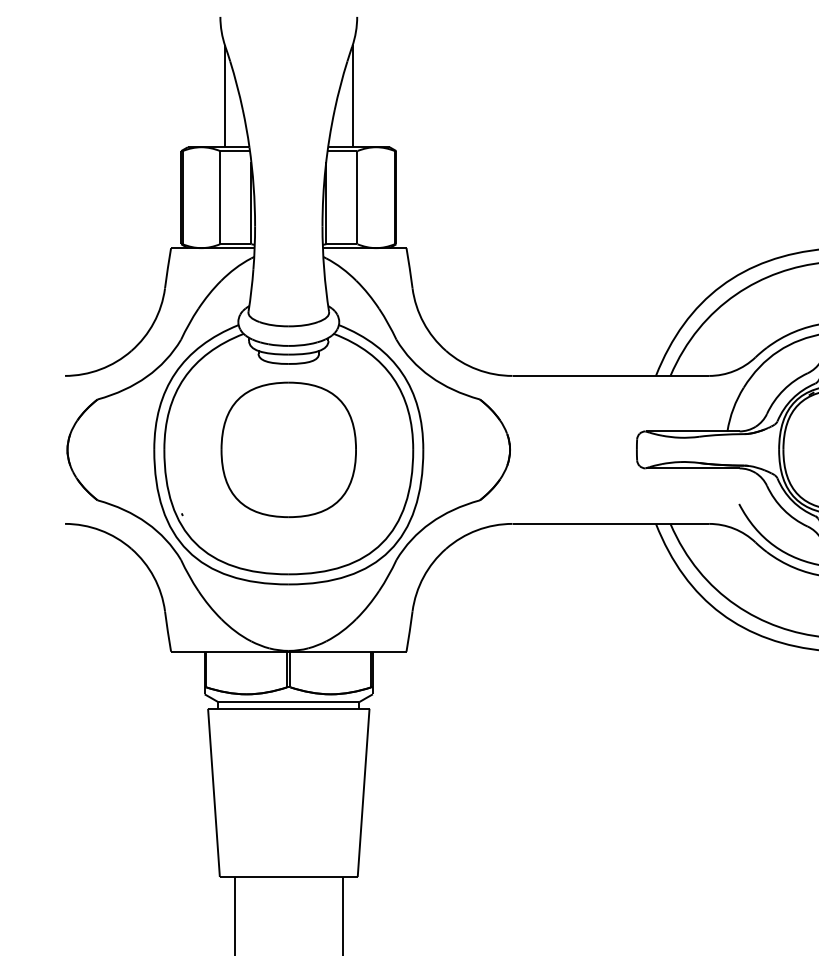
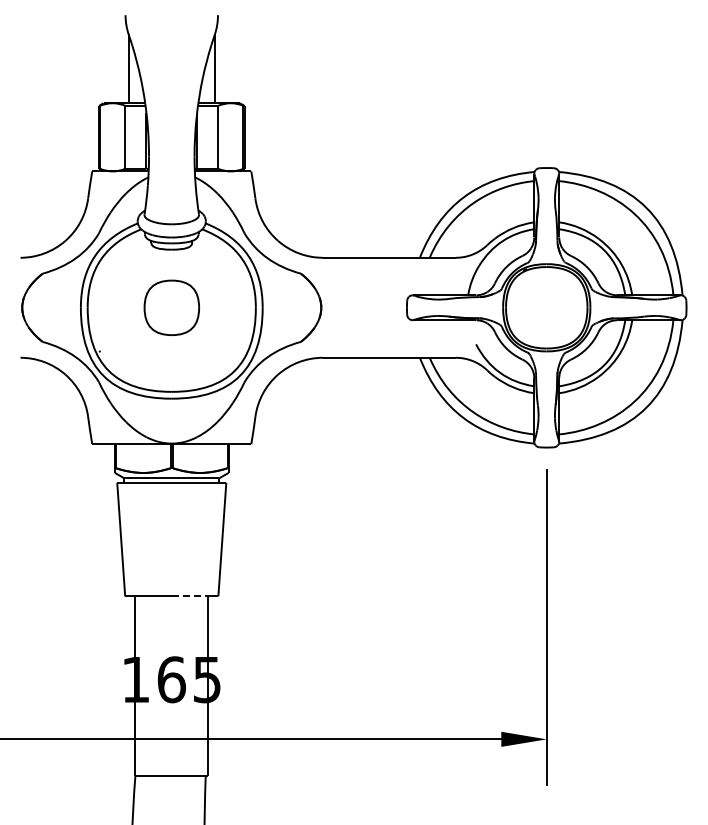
part: (288, 449) -> (171, 307), size x0.6
line: (316, 877) -> (190, 596), solid -> dashed

